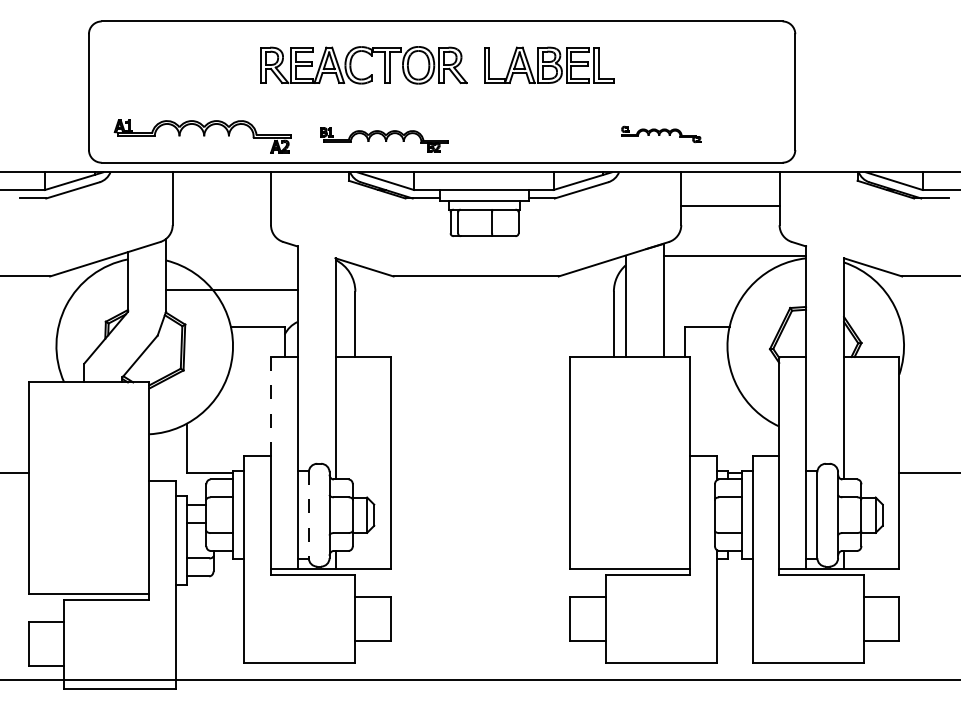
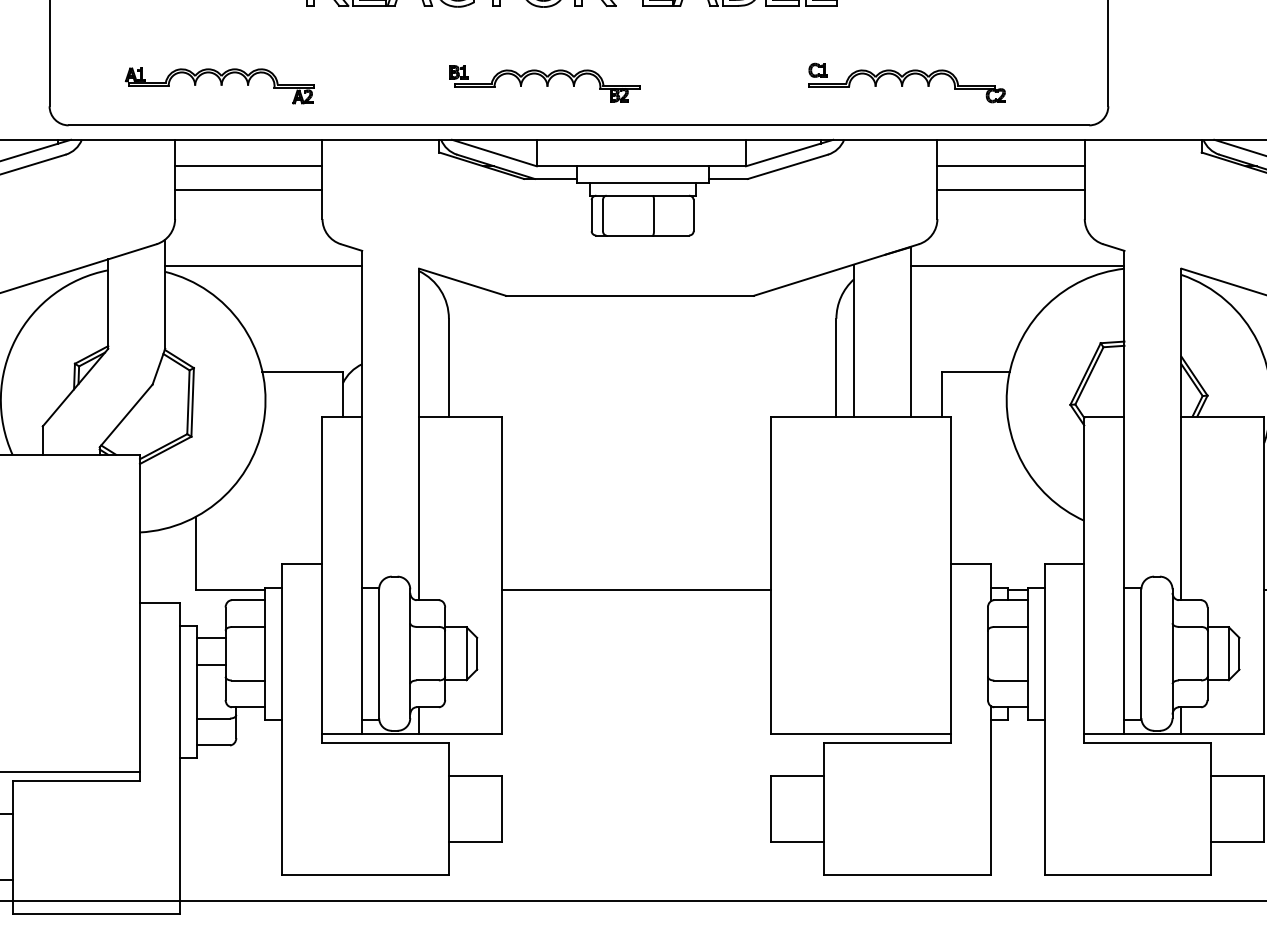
part: (661, 134) -> (907, 83), size x1.67
part: (202, 135) -> (219, 84), size x0.71
part: (384, 139) -> (545, 83), moved
line: (221, 190) -> (248, 167), added
line: (730, 190) -> (1011, 167), added
line: (221, 205) -> (248, 189), added
line: (231, 290) -> (263, 265), moved
line: (270, 406) -> (321, 490), dashed -> solid
line: (480, 472) -> (636, 589), added
line: (308, 515) -> (378, 654), dashed -> solid

